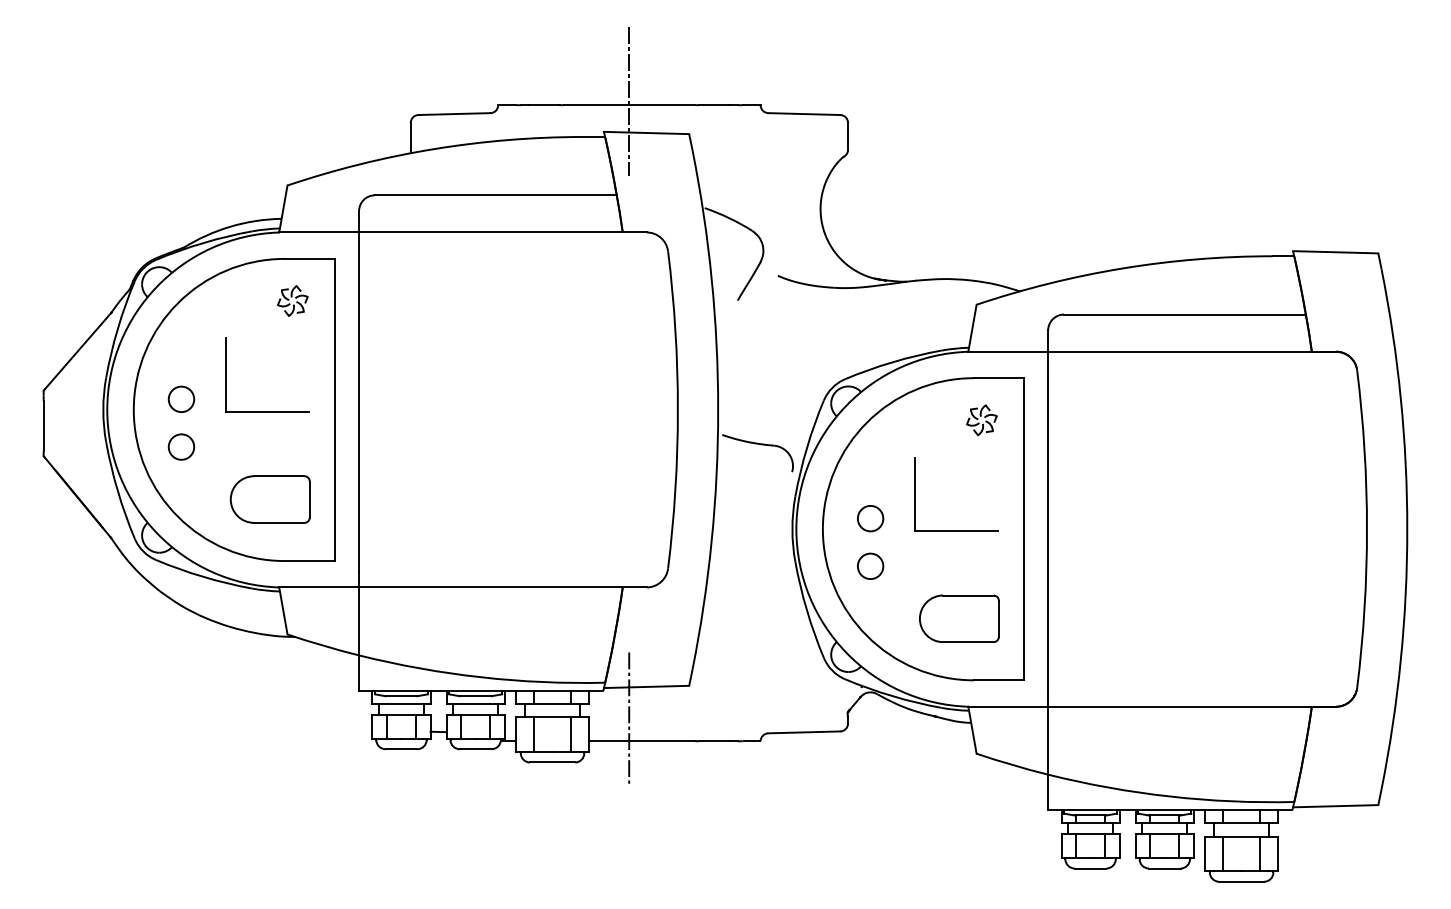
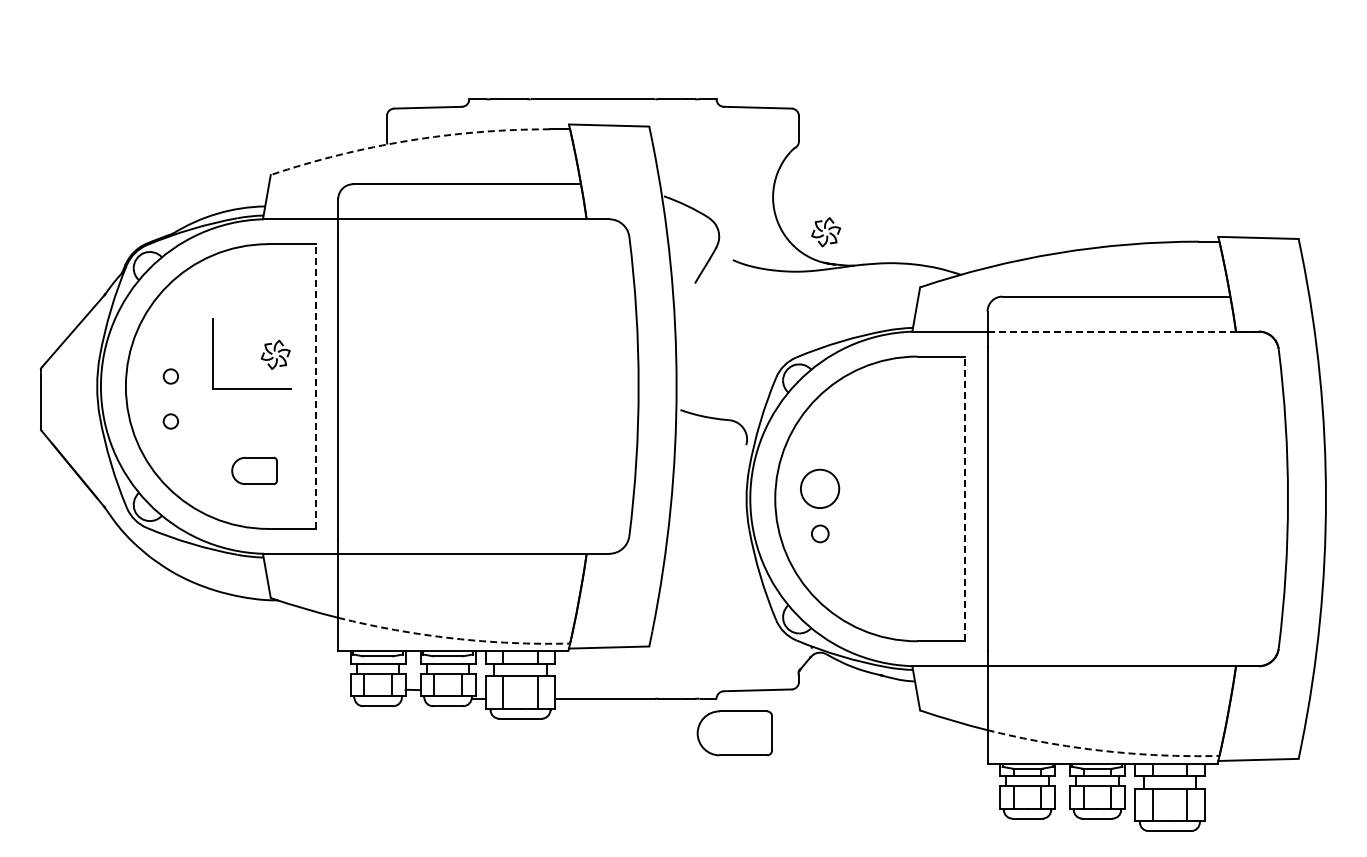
line: (628, 101) -> (592, 95), removed
arc: (433, 148) -> (408, 140), solid -> dashed
part: (292, 300) -> (275, 354), moved
line: (1192, 351) -> (1123, 331), solid -> dashed
circle: (181, 399) -> (170, 376), size x0.6
line: (334, 409) -> (315, 386), solid -> dashed
part: (982, 420) -> (826, 232), moved
circle: (181, 447) -> (170, 421), size x0.6
part: (270, 499) -> (254, 470), size x0.6
circle: (870, 518) -> (820, 488), size x1.6
line: (1024, 528) -> (965, 498), solid -> dashed
part: (955, 530) -> (900, 500), removed
circle: (870, 565) -> (820, 533), size x0.7
part: (958, 618) -> (734, 733), moved
arc: (481, 677) -> (453, 638), solid -> dashed
line: (628, 718) -> (592, 677), removed
arc: (1170, 796) -> (1102, 750), solid -> dashed

